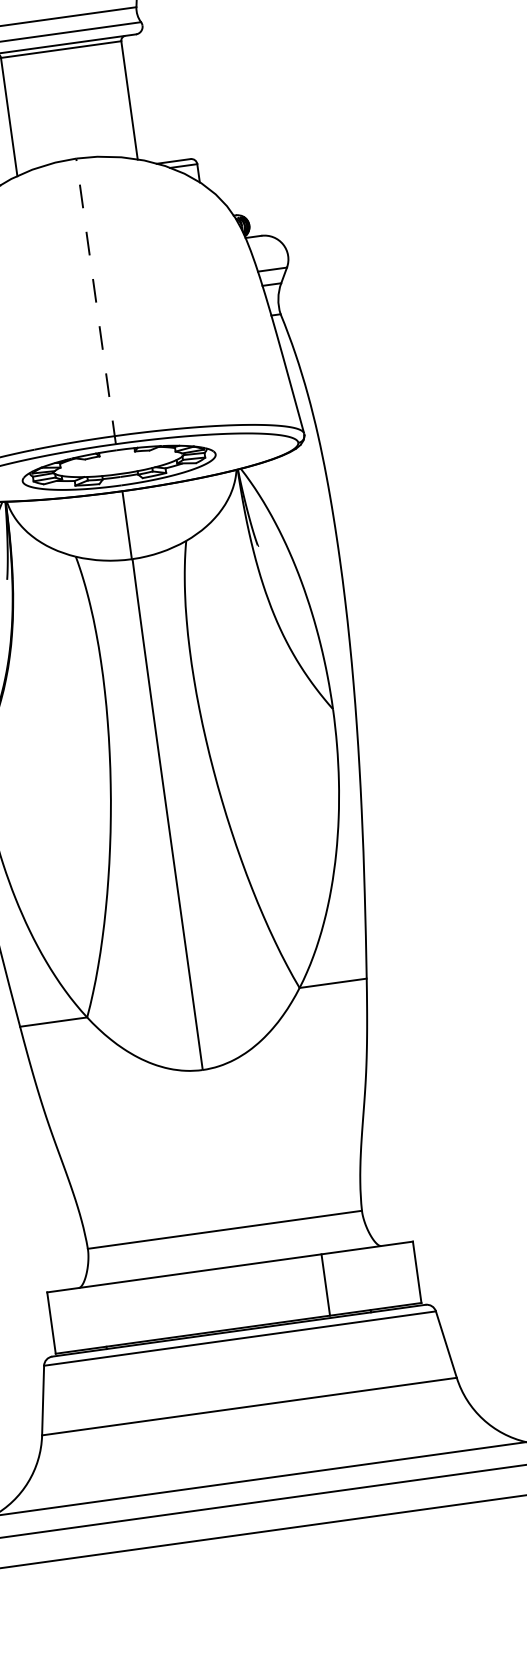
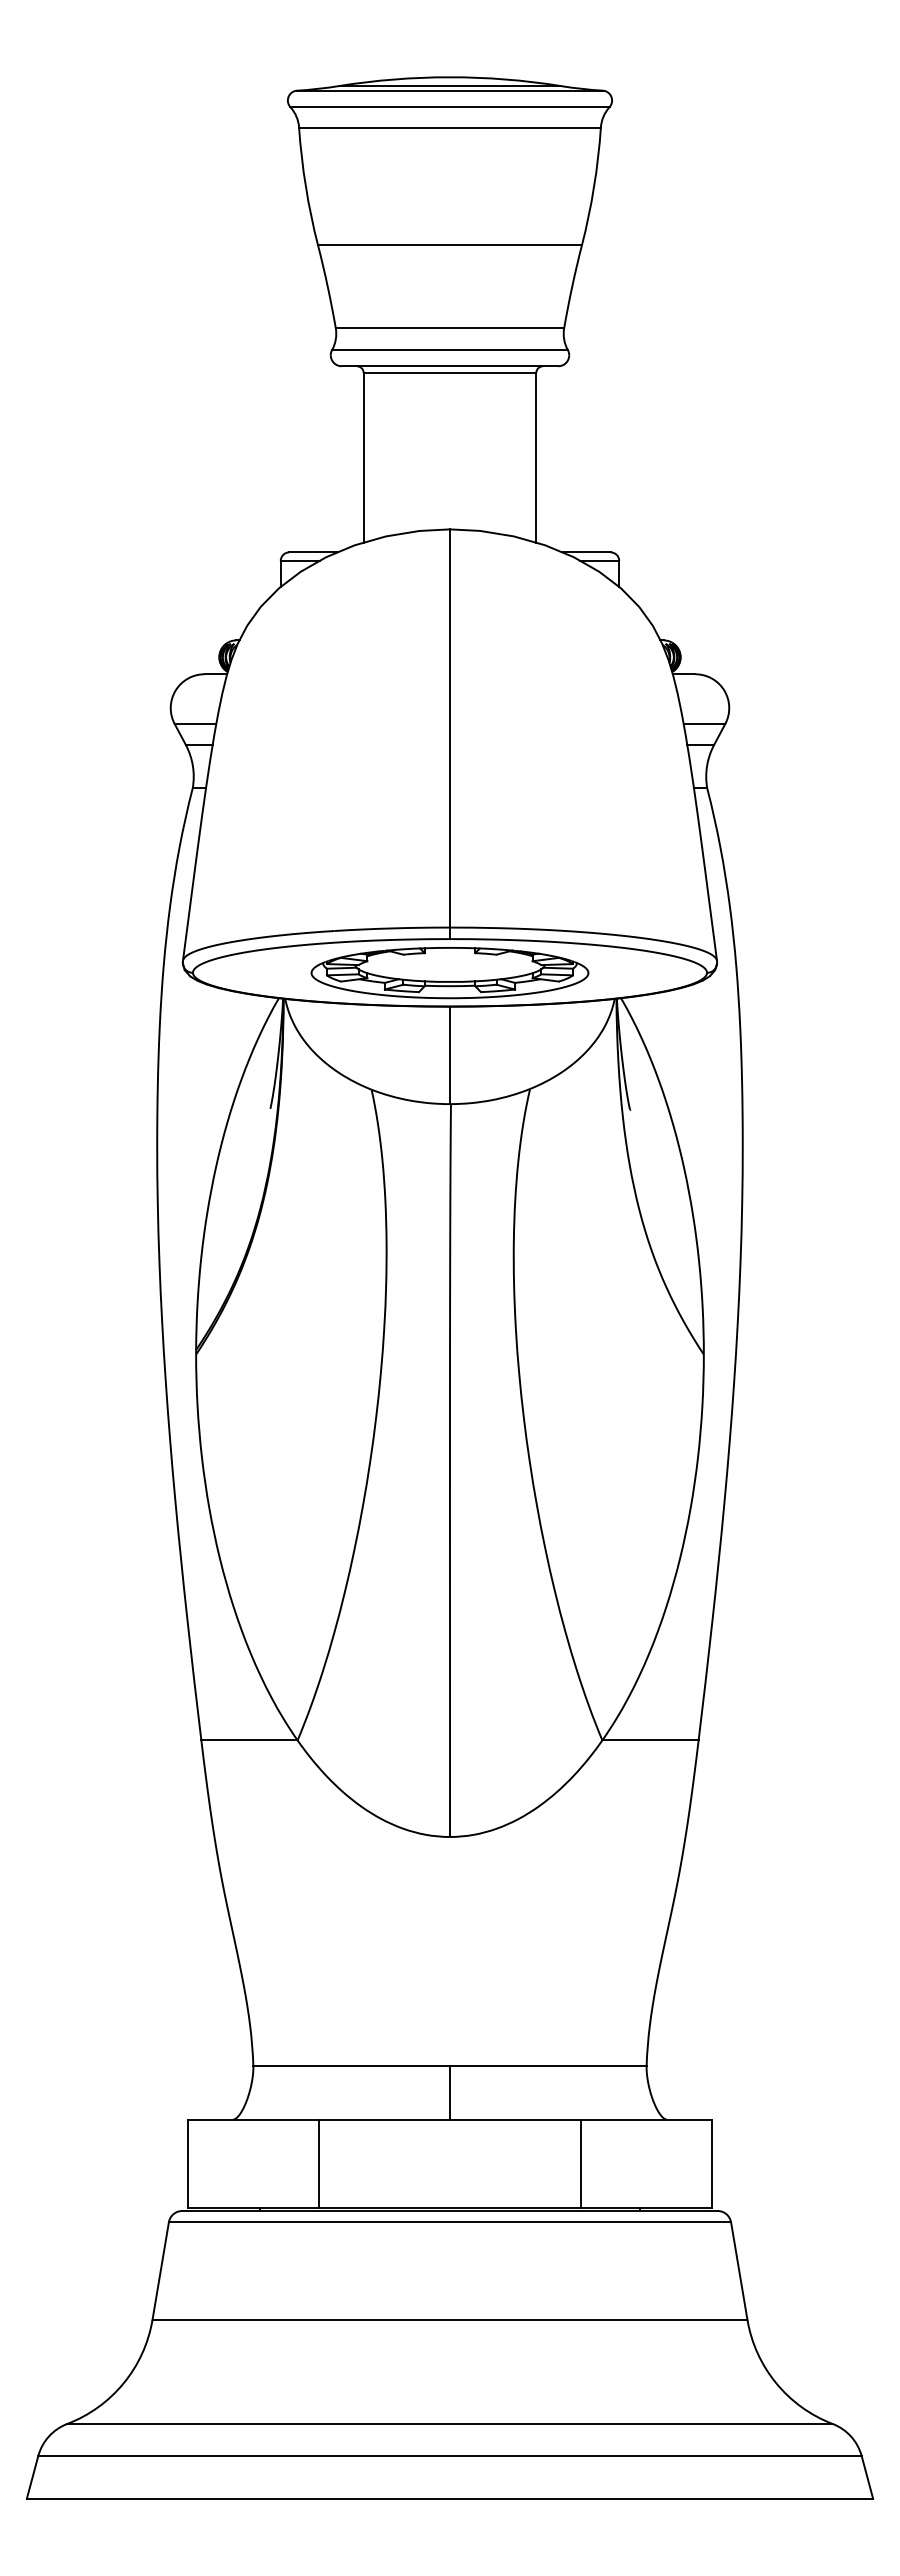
line: (96, 301) -> (450, 734), dashed -> solid
line: (227, 1248) -> (450, 2092), added
line: (142, 1310) -> (318, 2163), added

